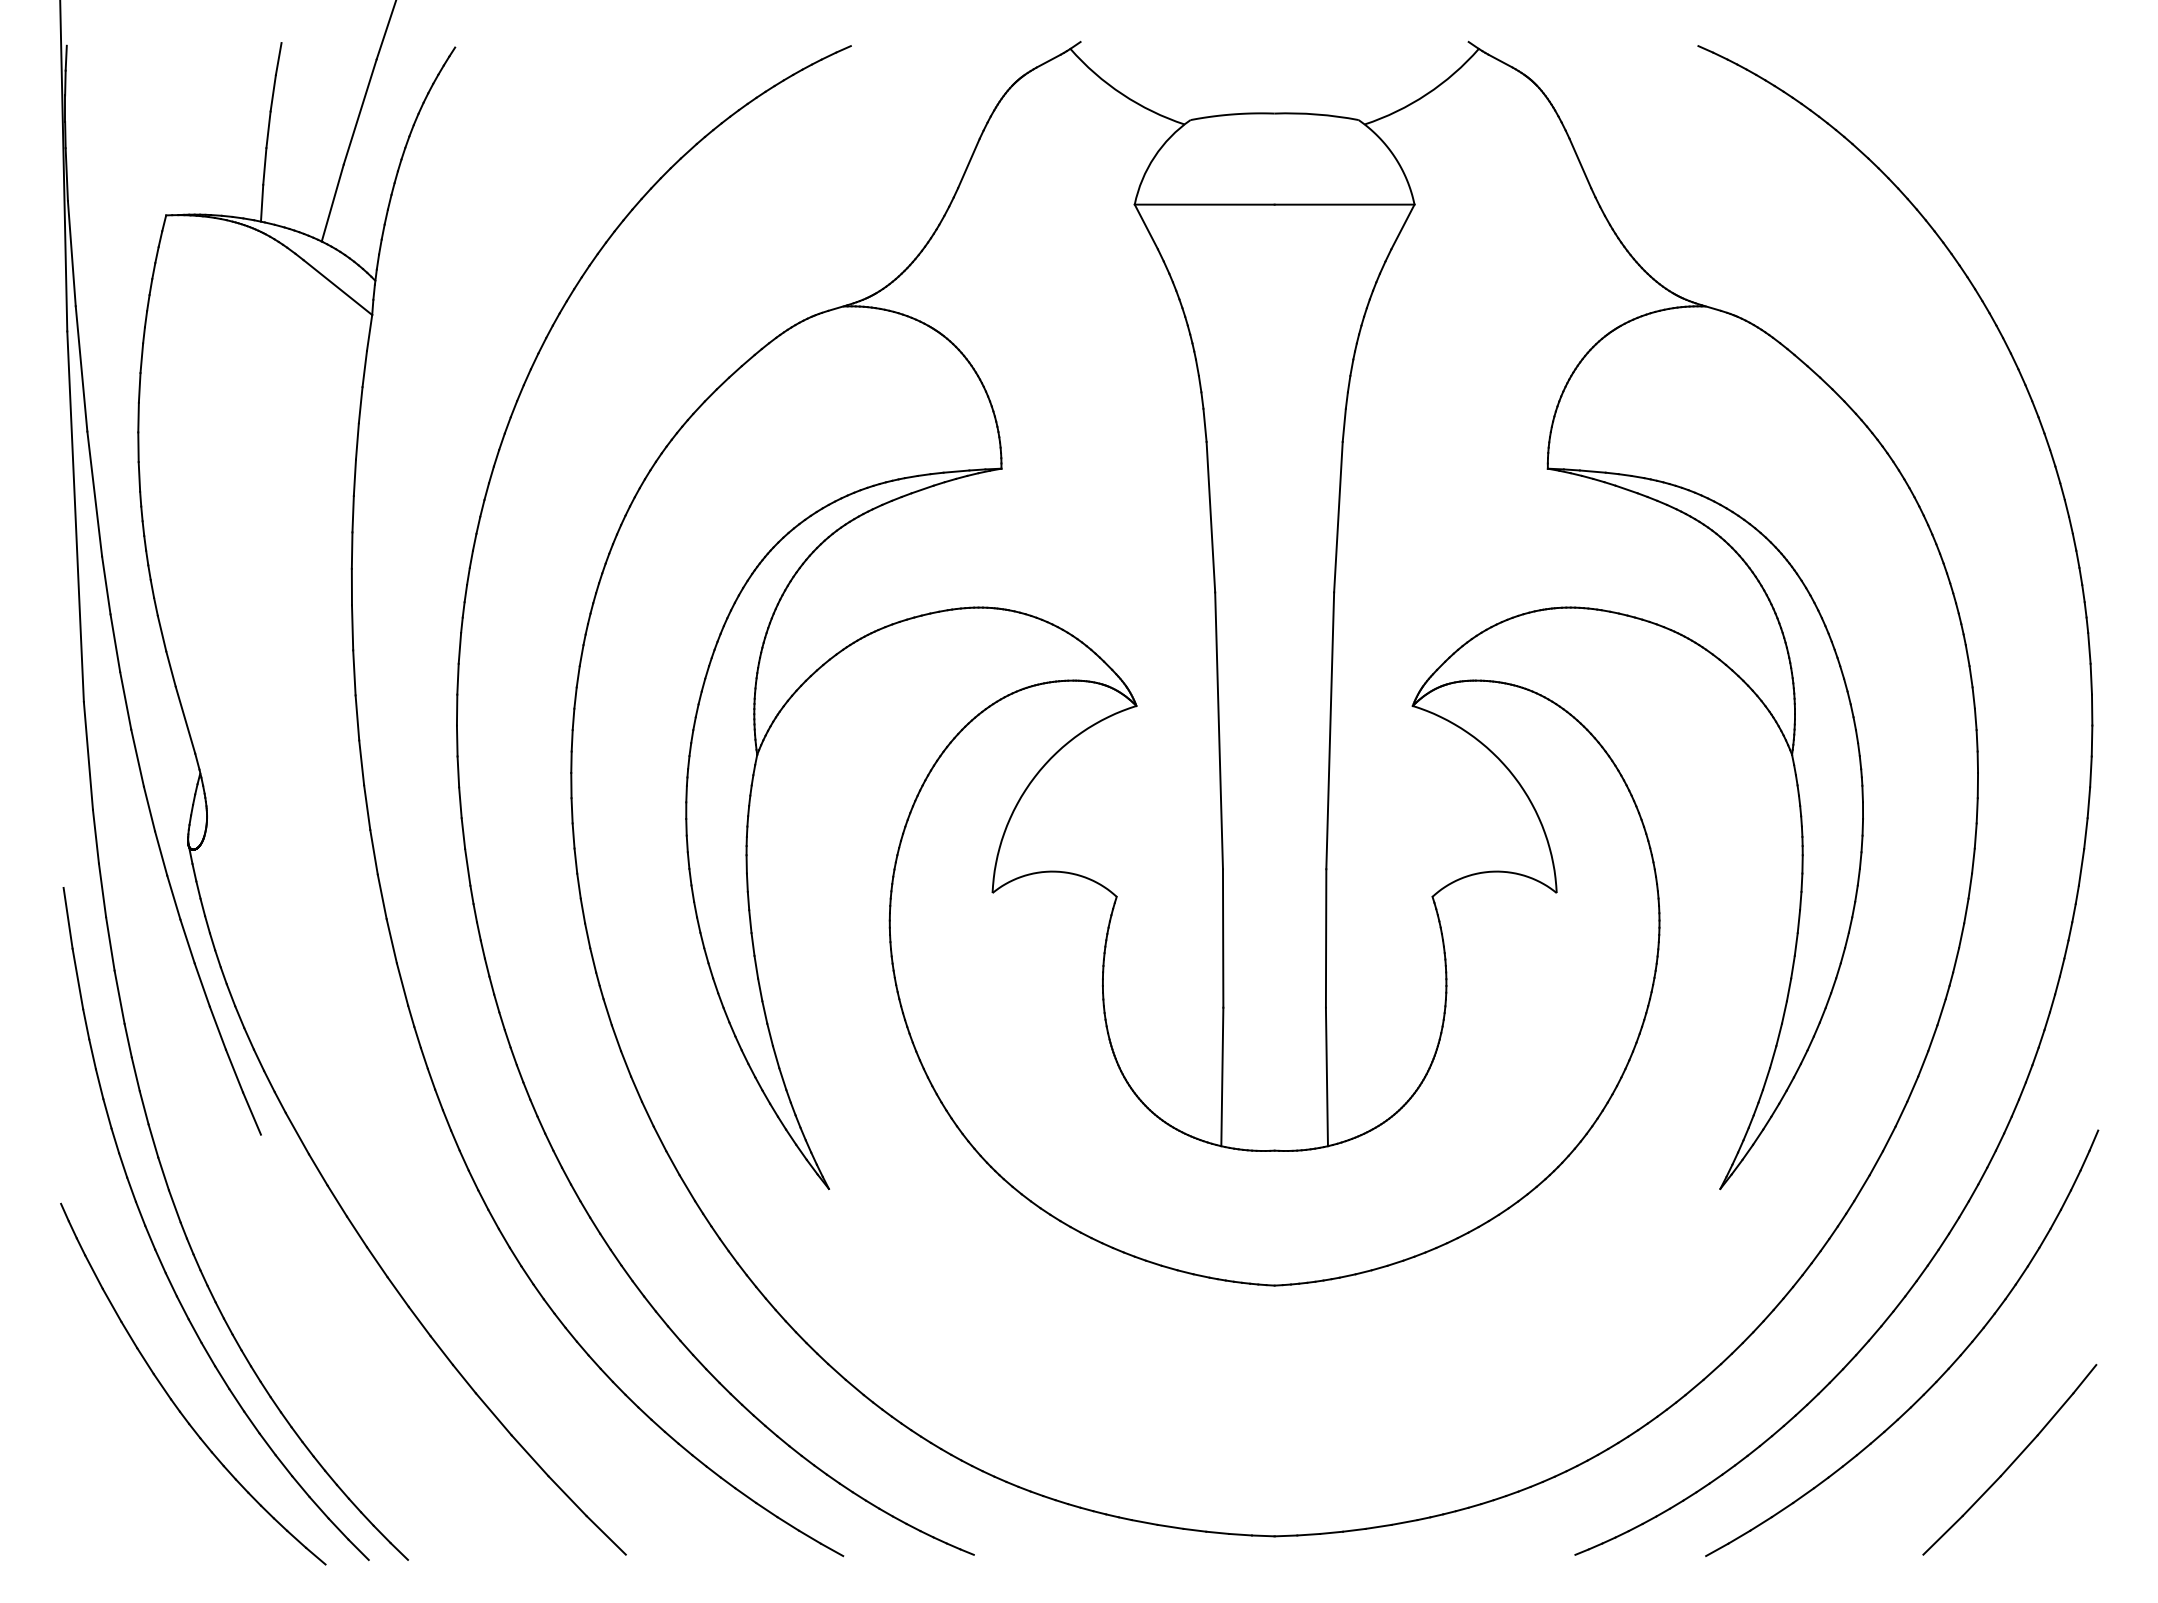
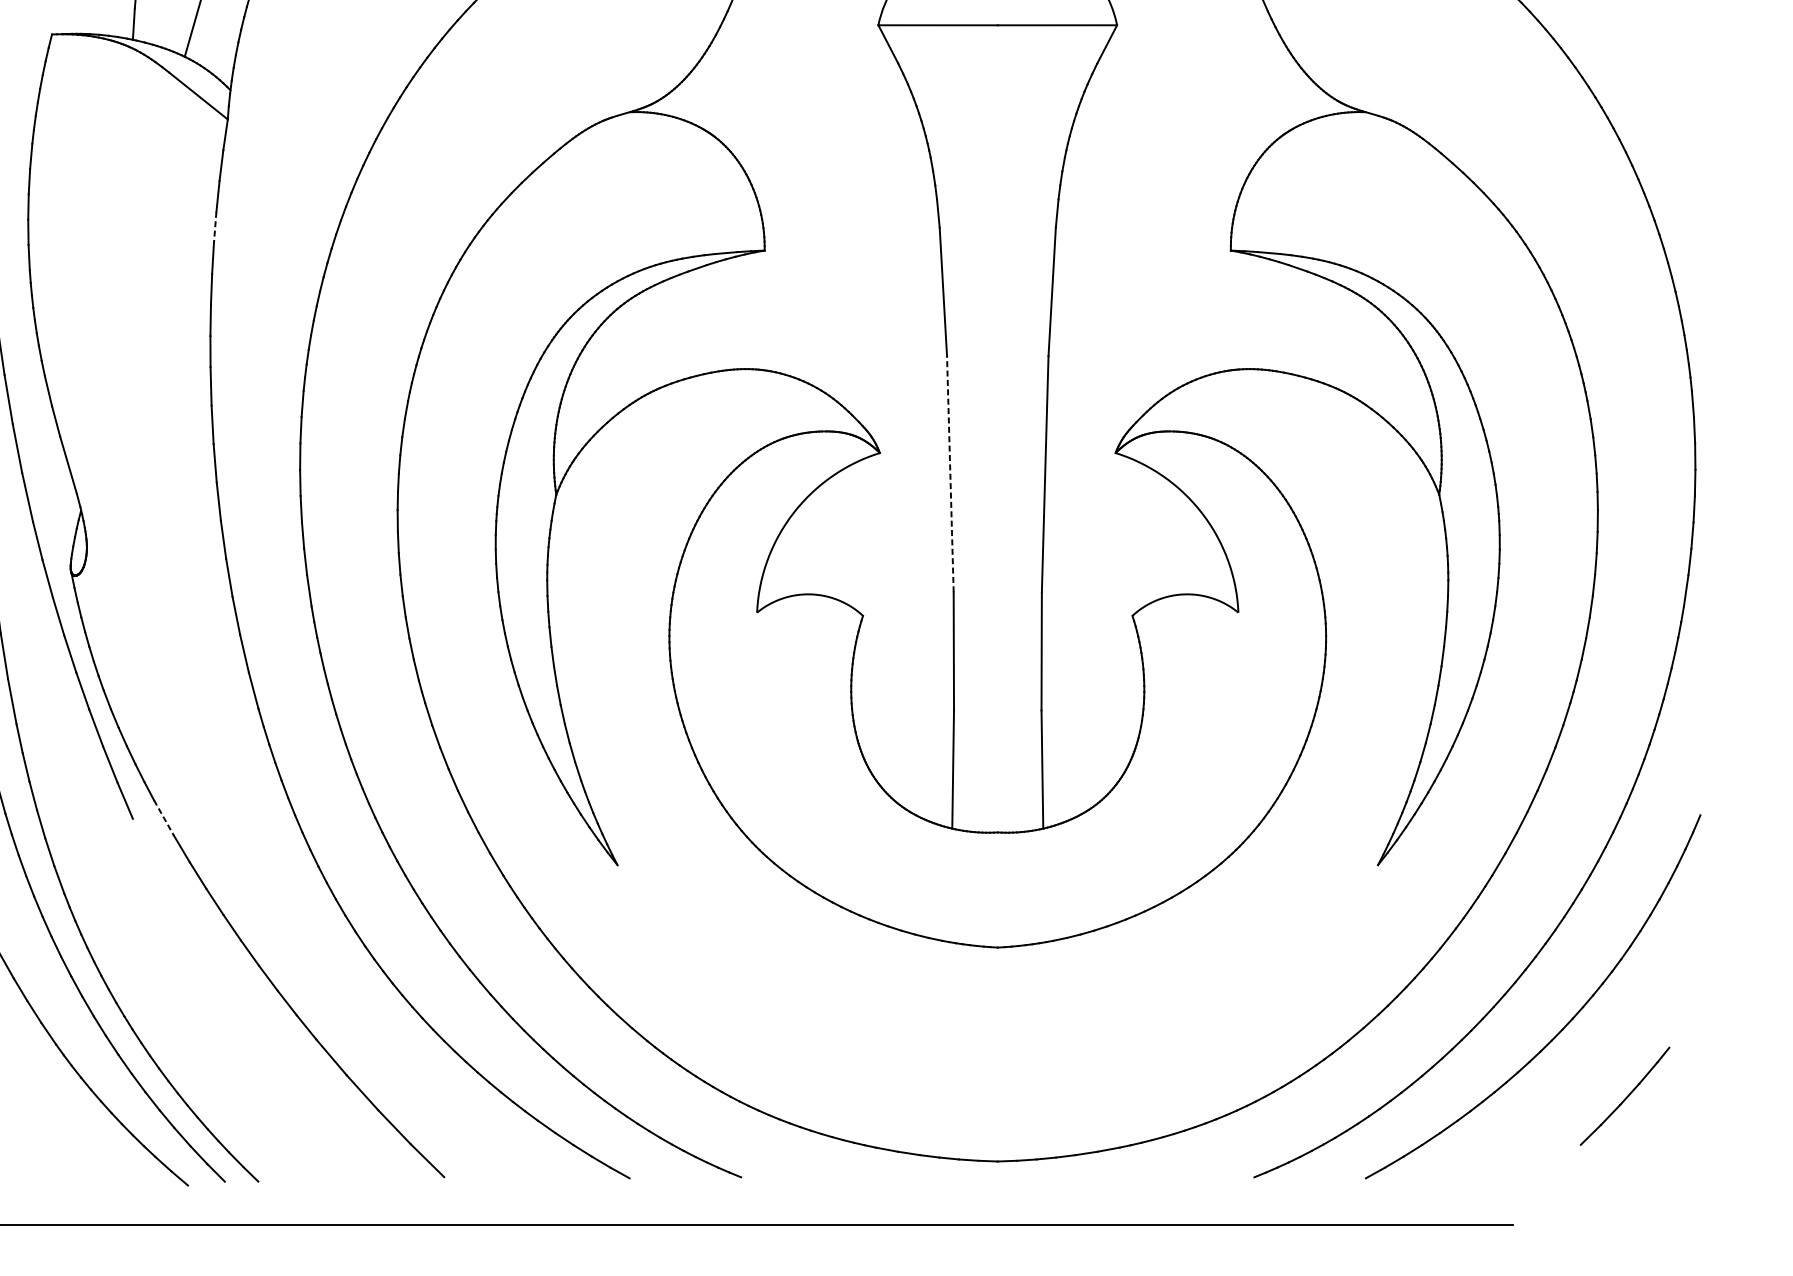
line: (357, 442) -> (215, 228), solid -> dashed
line: (1219, 730) -> (950, 473), solid -> dashed
line: (297, 1133) -> (164, 817), solid -> dashed
part: (2009, 1459) -> (1624, 1095), size x0.6

